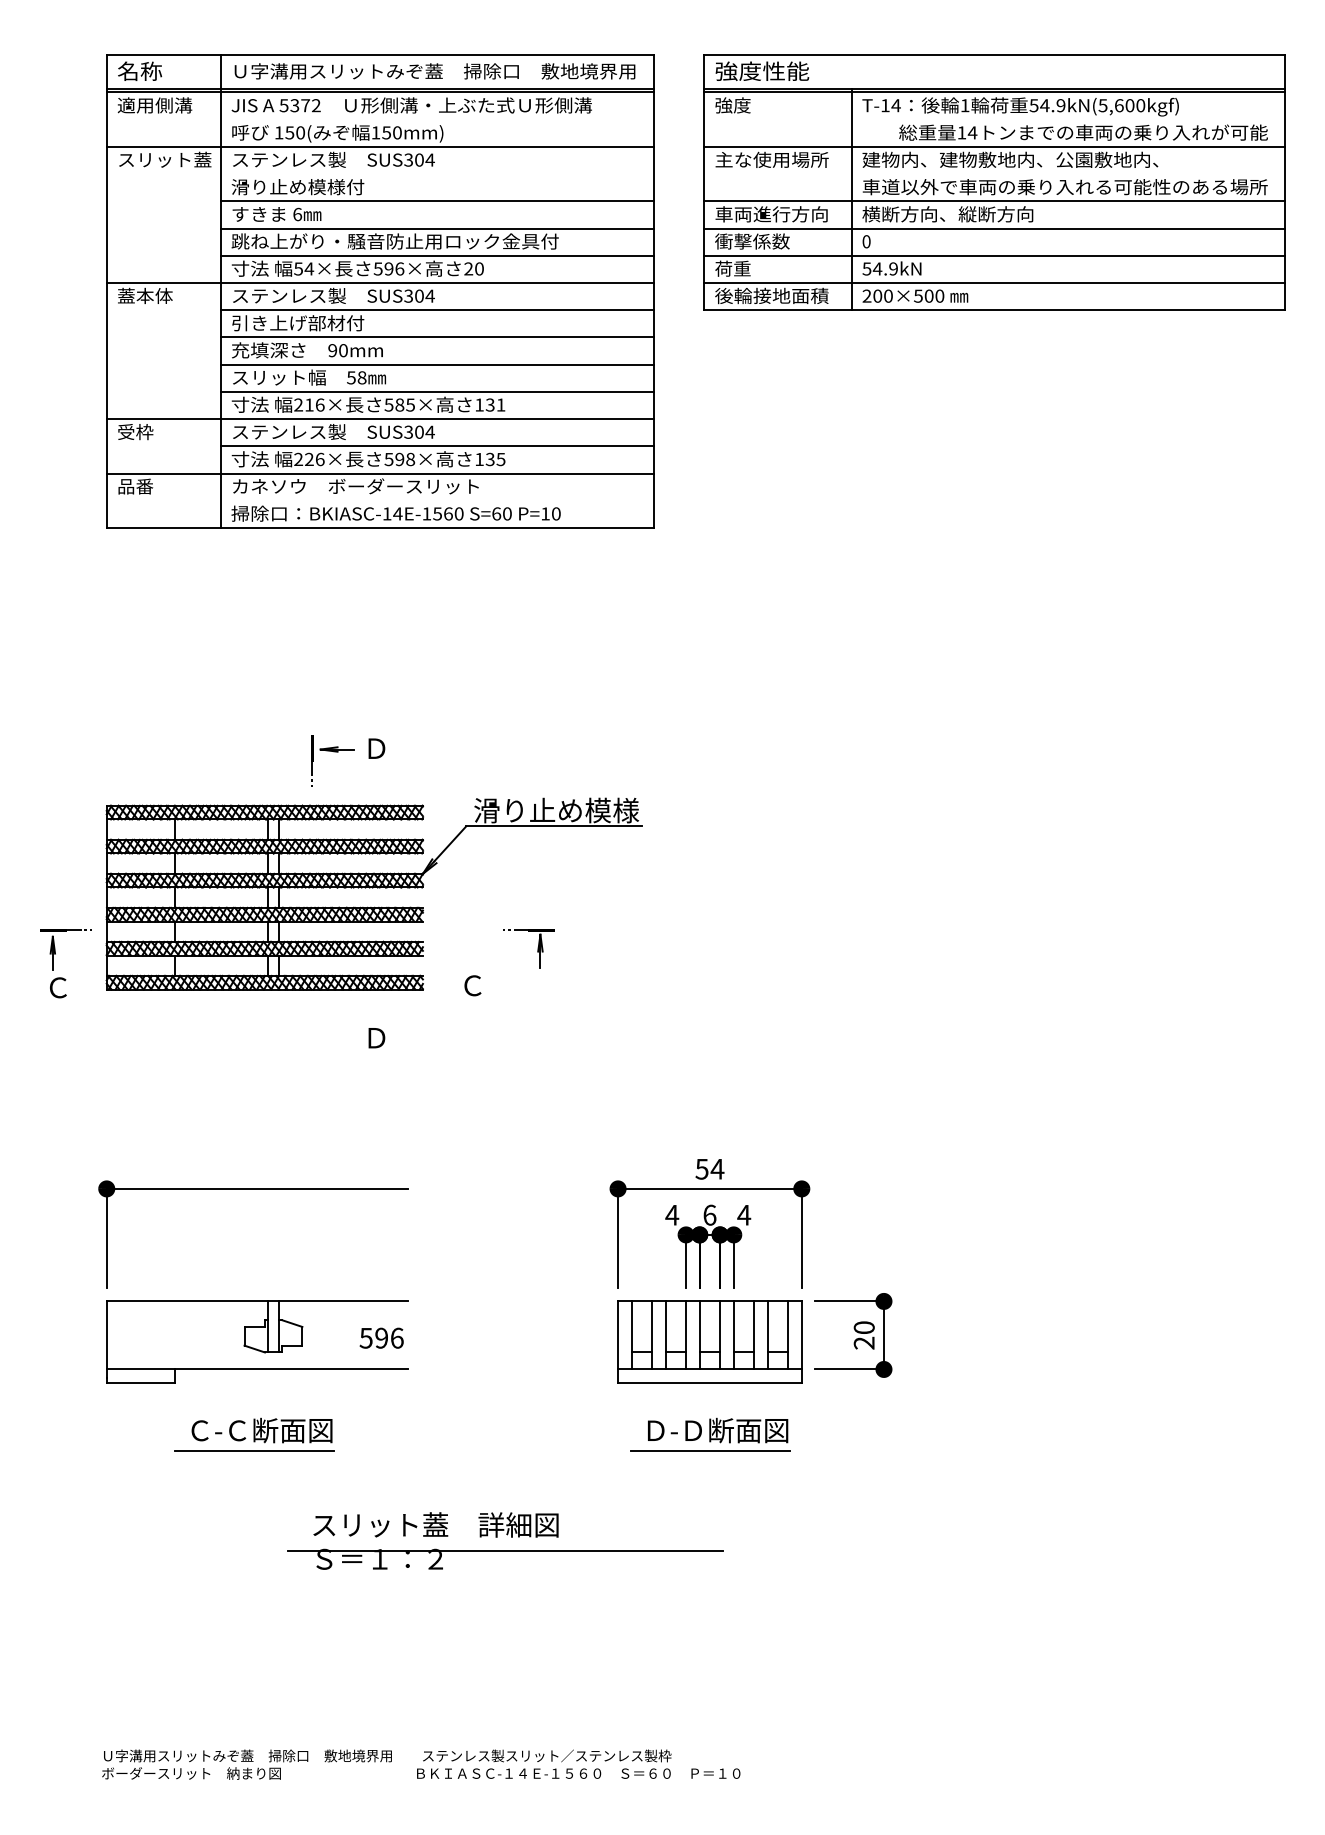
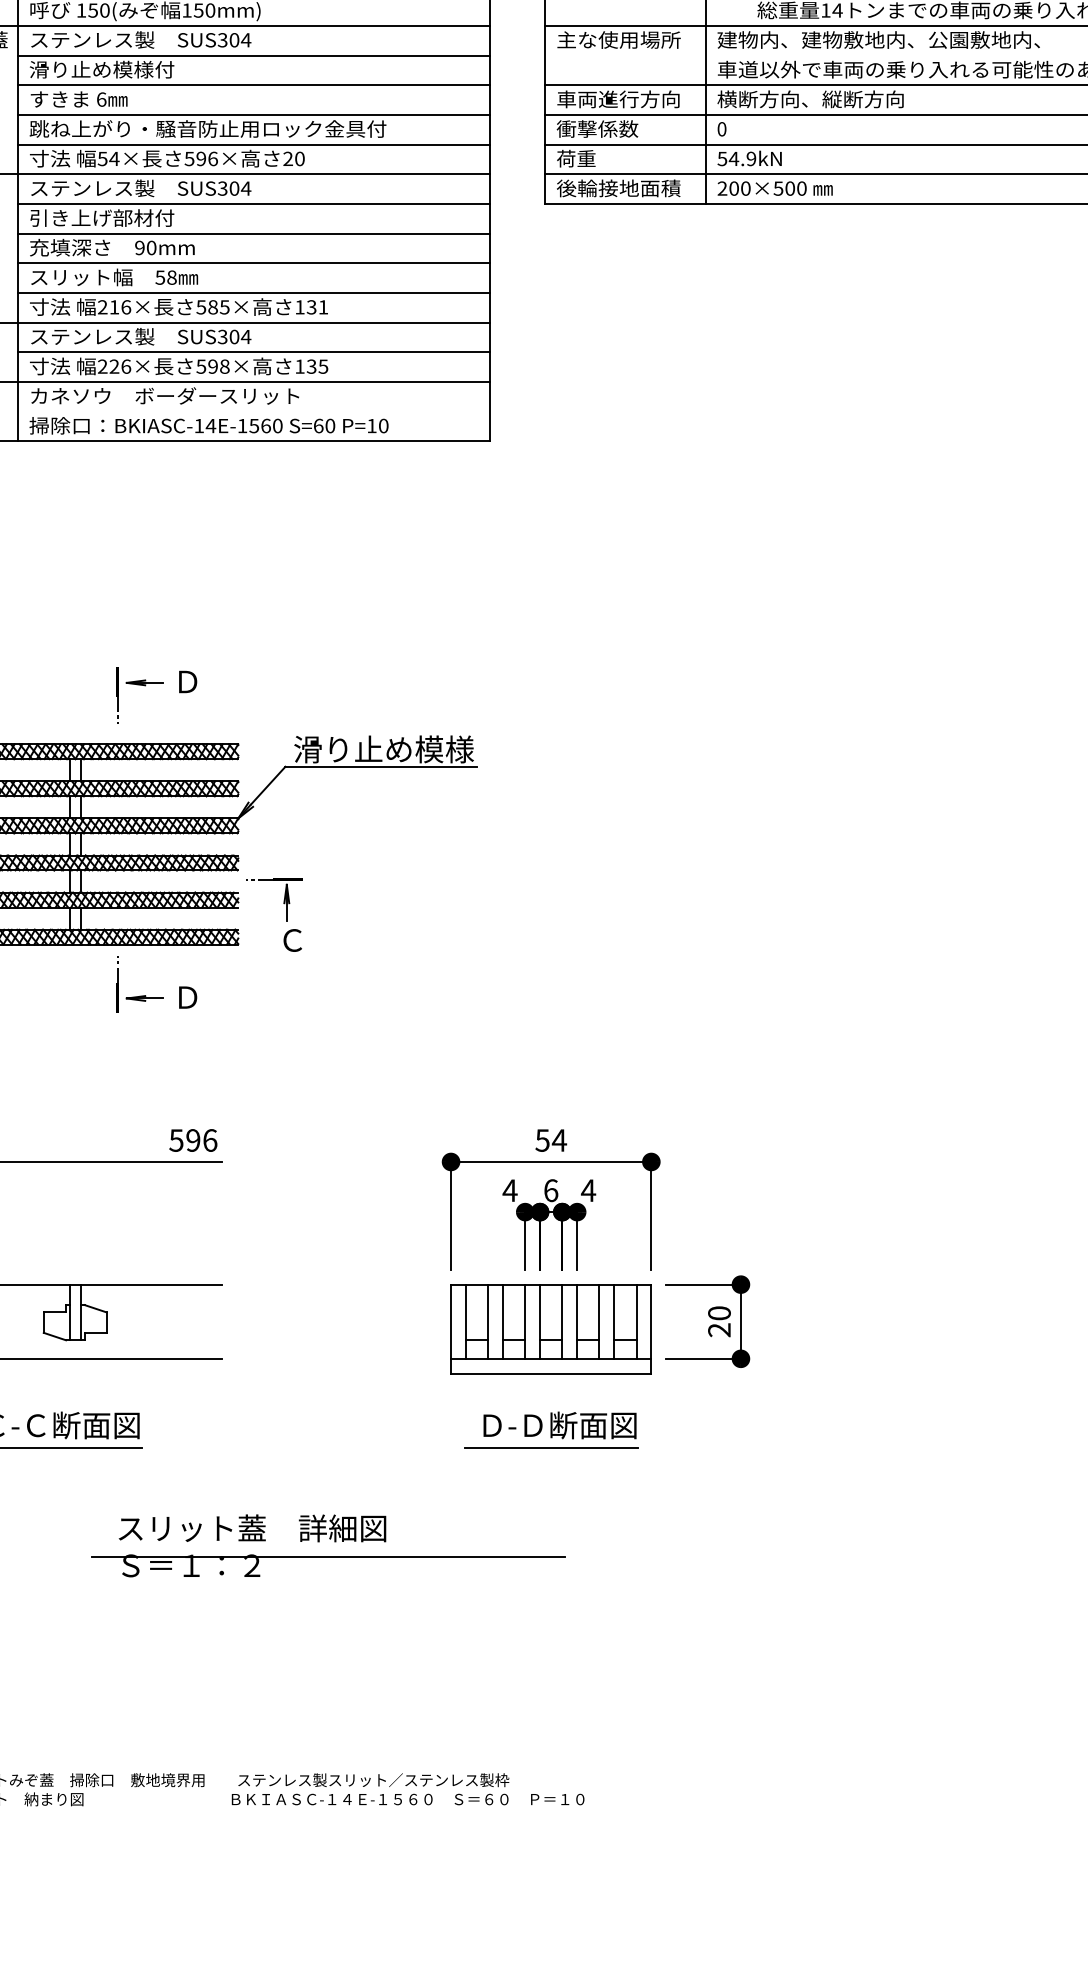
line: (437, 174) -> (254, 55), added
part: (537, 948) -> (283, 899), moved
part: (332, 1036) -> (139, 995), added
text: (381, 1337) -> (193, 1139), moved

